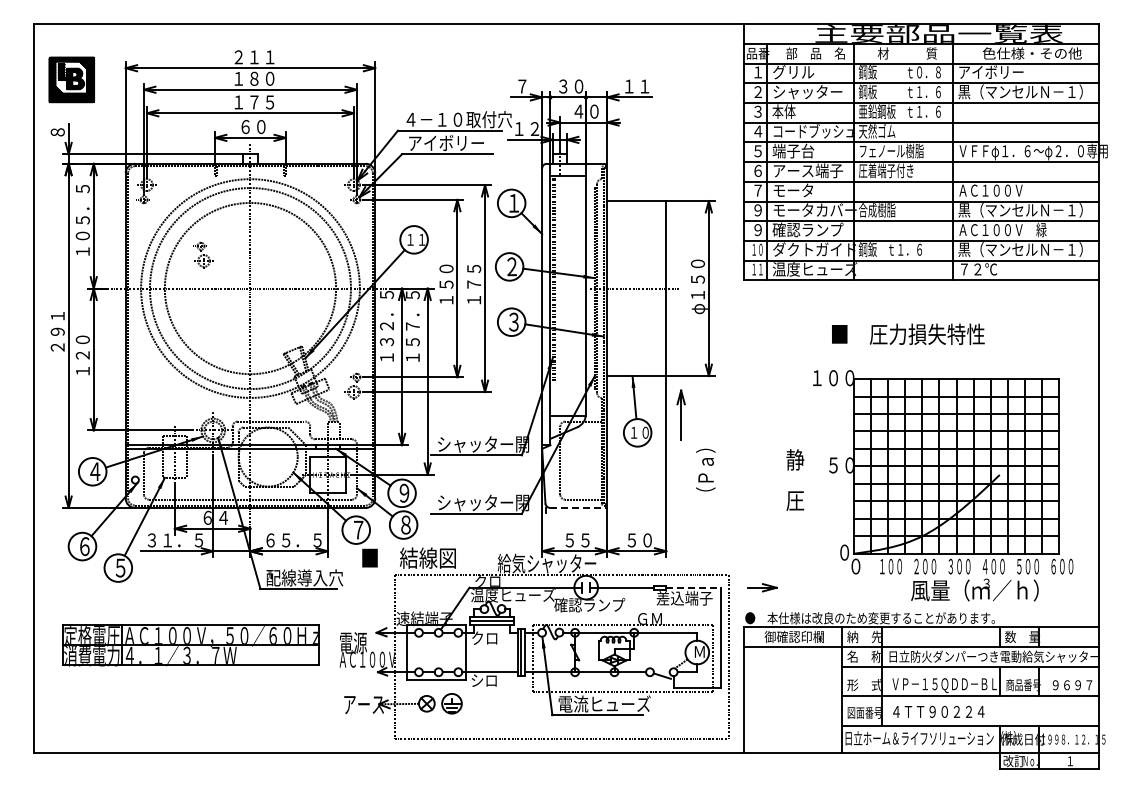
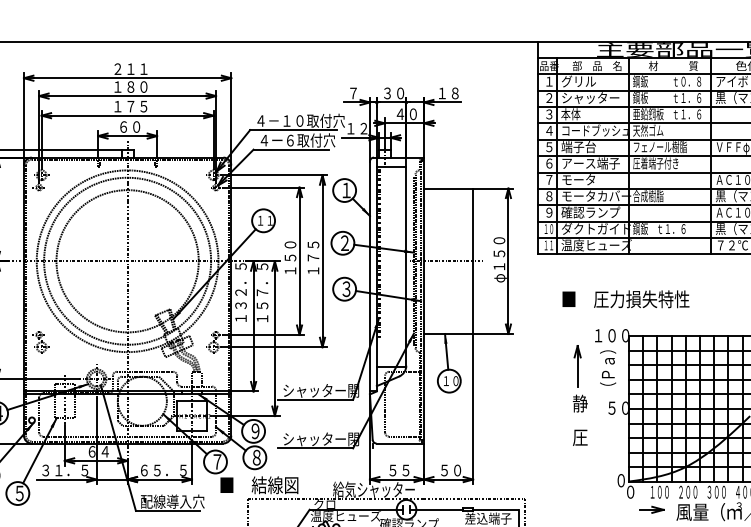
text: (644, 86) -> (454, 93), １１ -> １８
text: (454, 142) -> (297, 139), アイボリー -> ４ー６取付穴
text: (757, 210) -> (548, 196), ９ -> ８
part: (203, 254) -> (41, 341), moved
text: (908, 333) -> (626, 298), moved
part: (680, 414) -> (577, 365), moved
text: (705, 469) -> (607, 367), moved
line: (578, 507) -> (400, 443), dashed -> solid
line: (693, 587) -> (495, 509), dashed -> solid
part: (762, 587) -> (651, 509), moved

